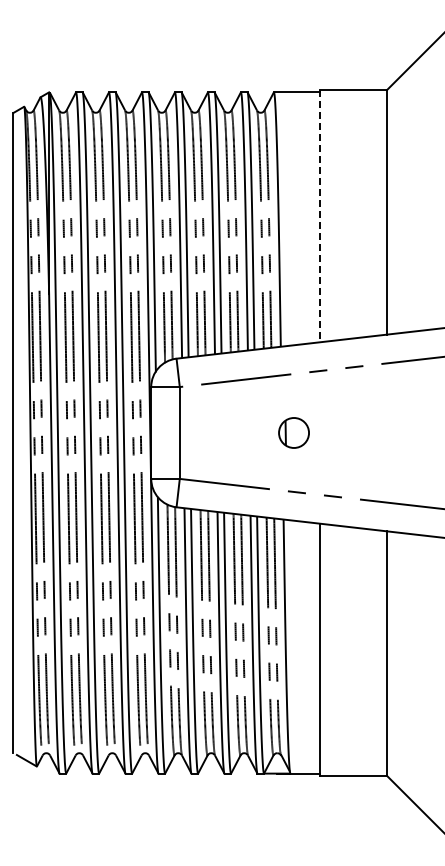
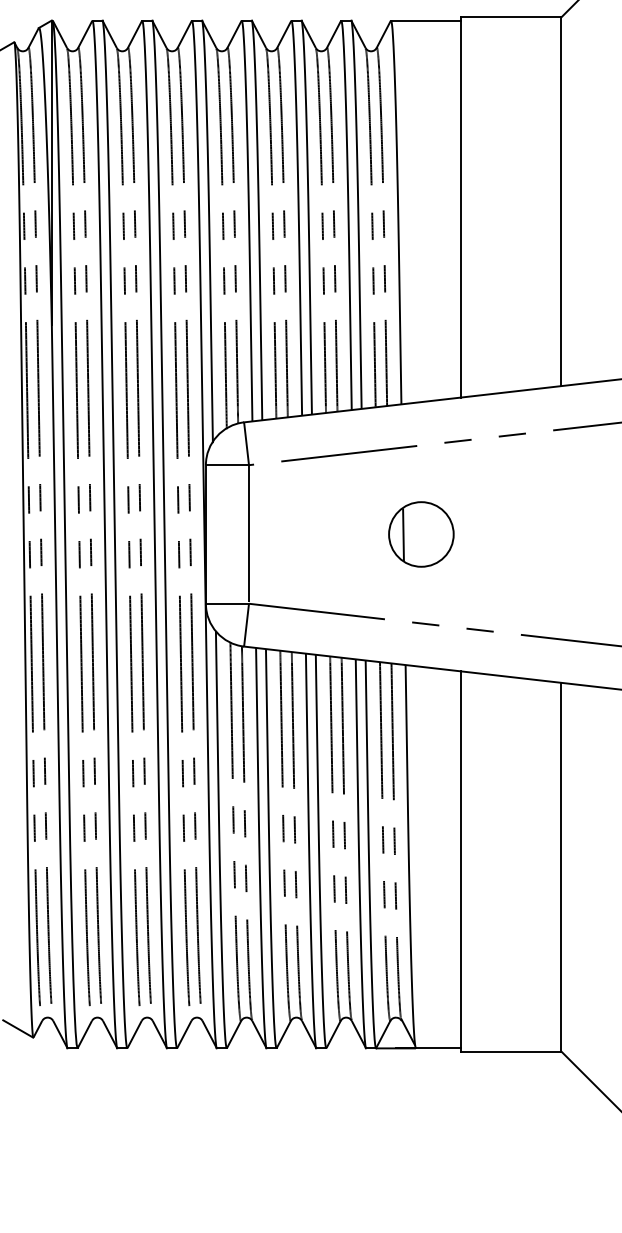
line: (320, 216) -> (461, 207), dashed -> solid
part: (293, 432) -> (420, 533), size x1.43

